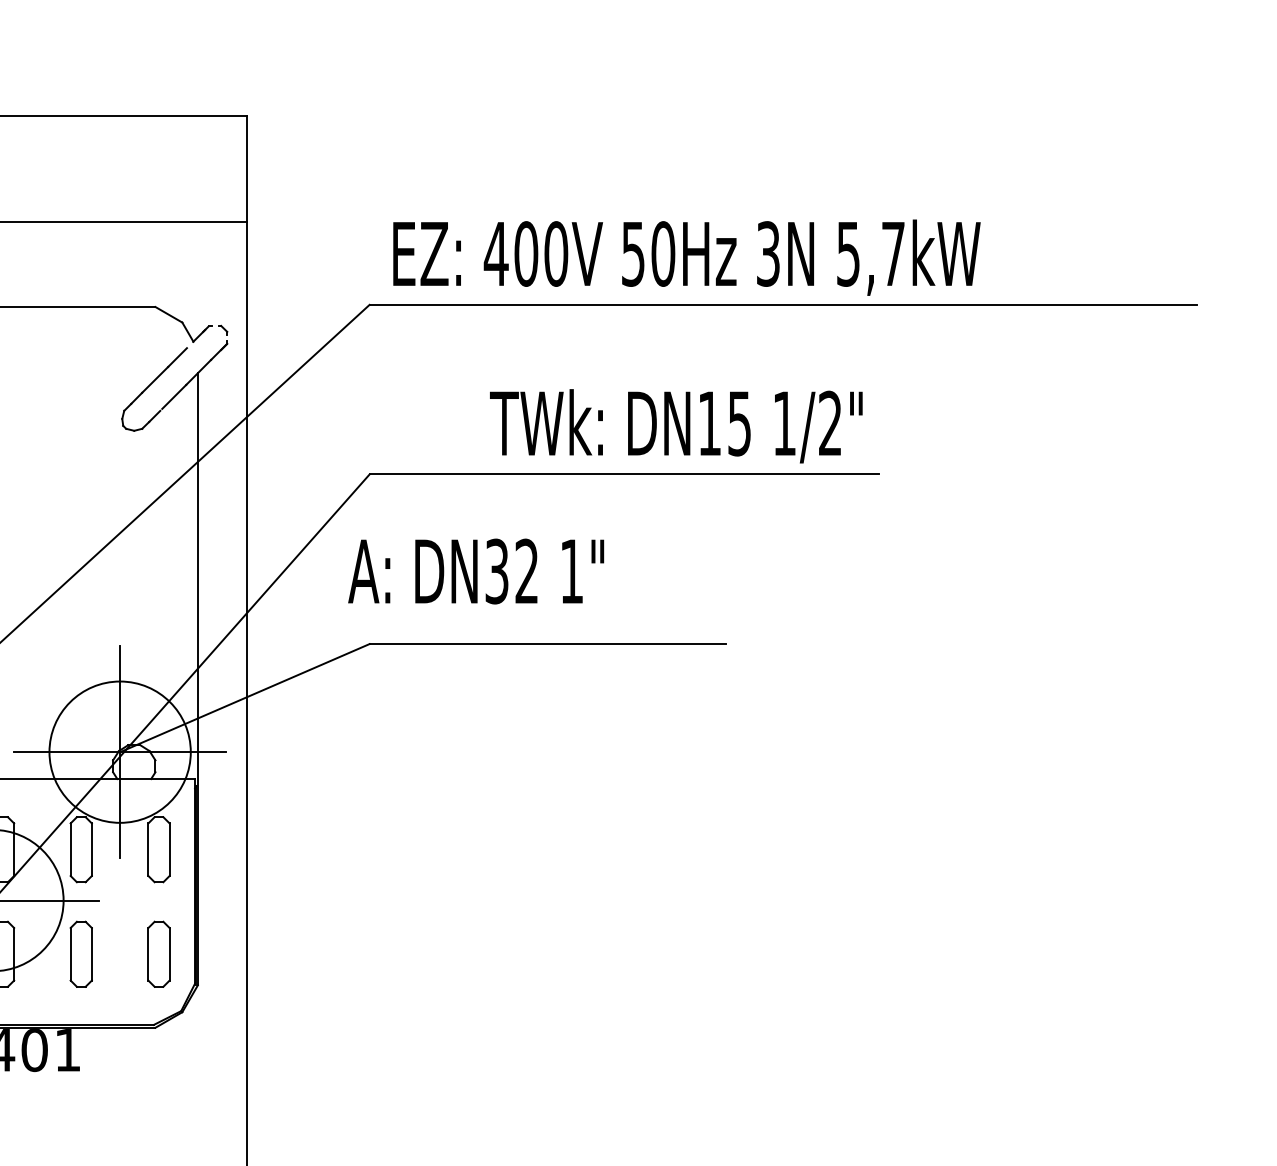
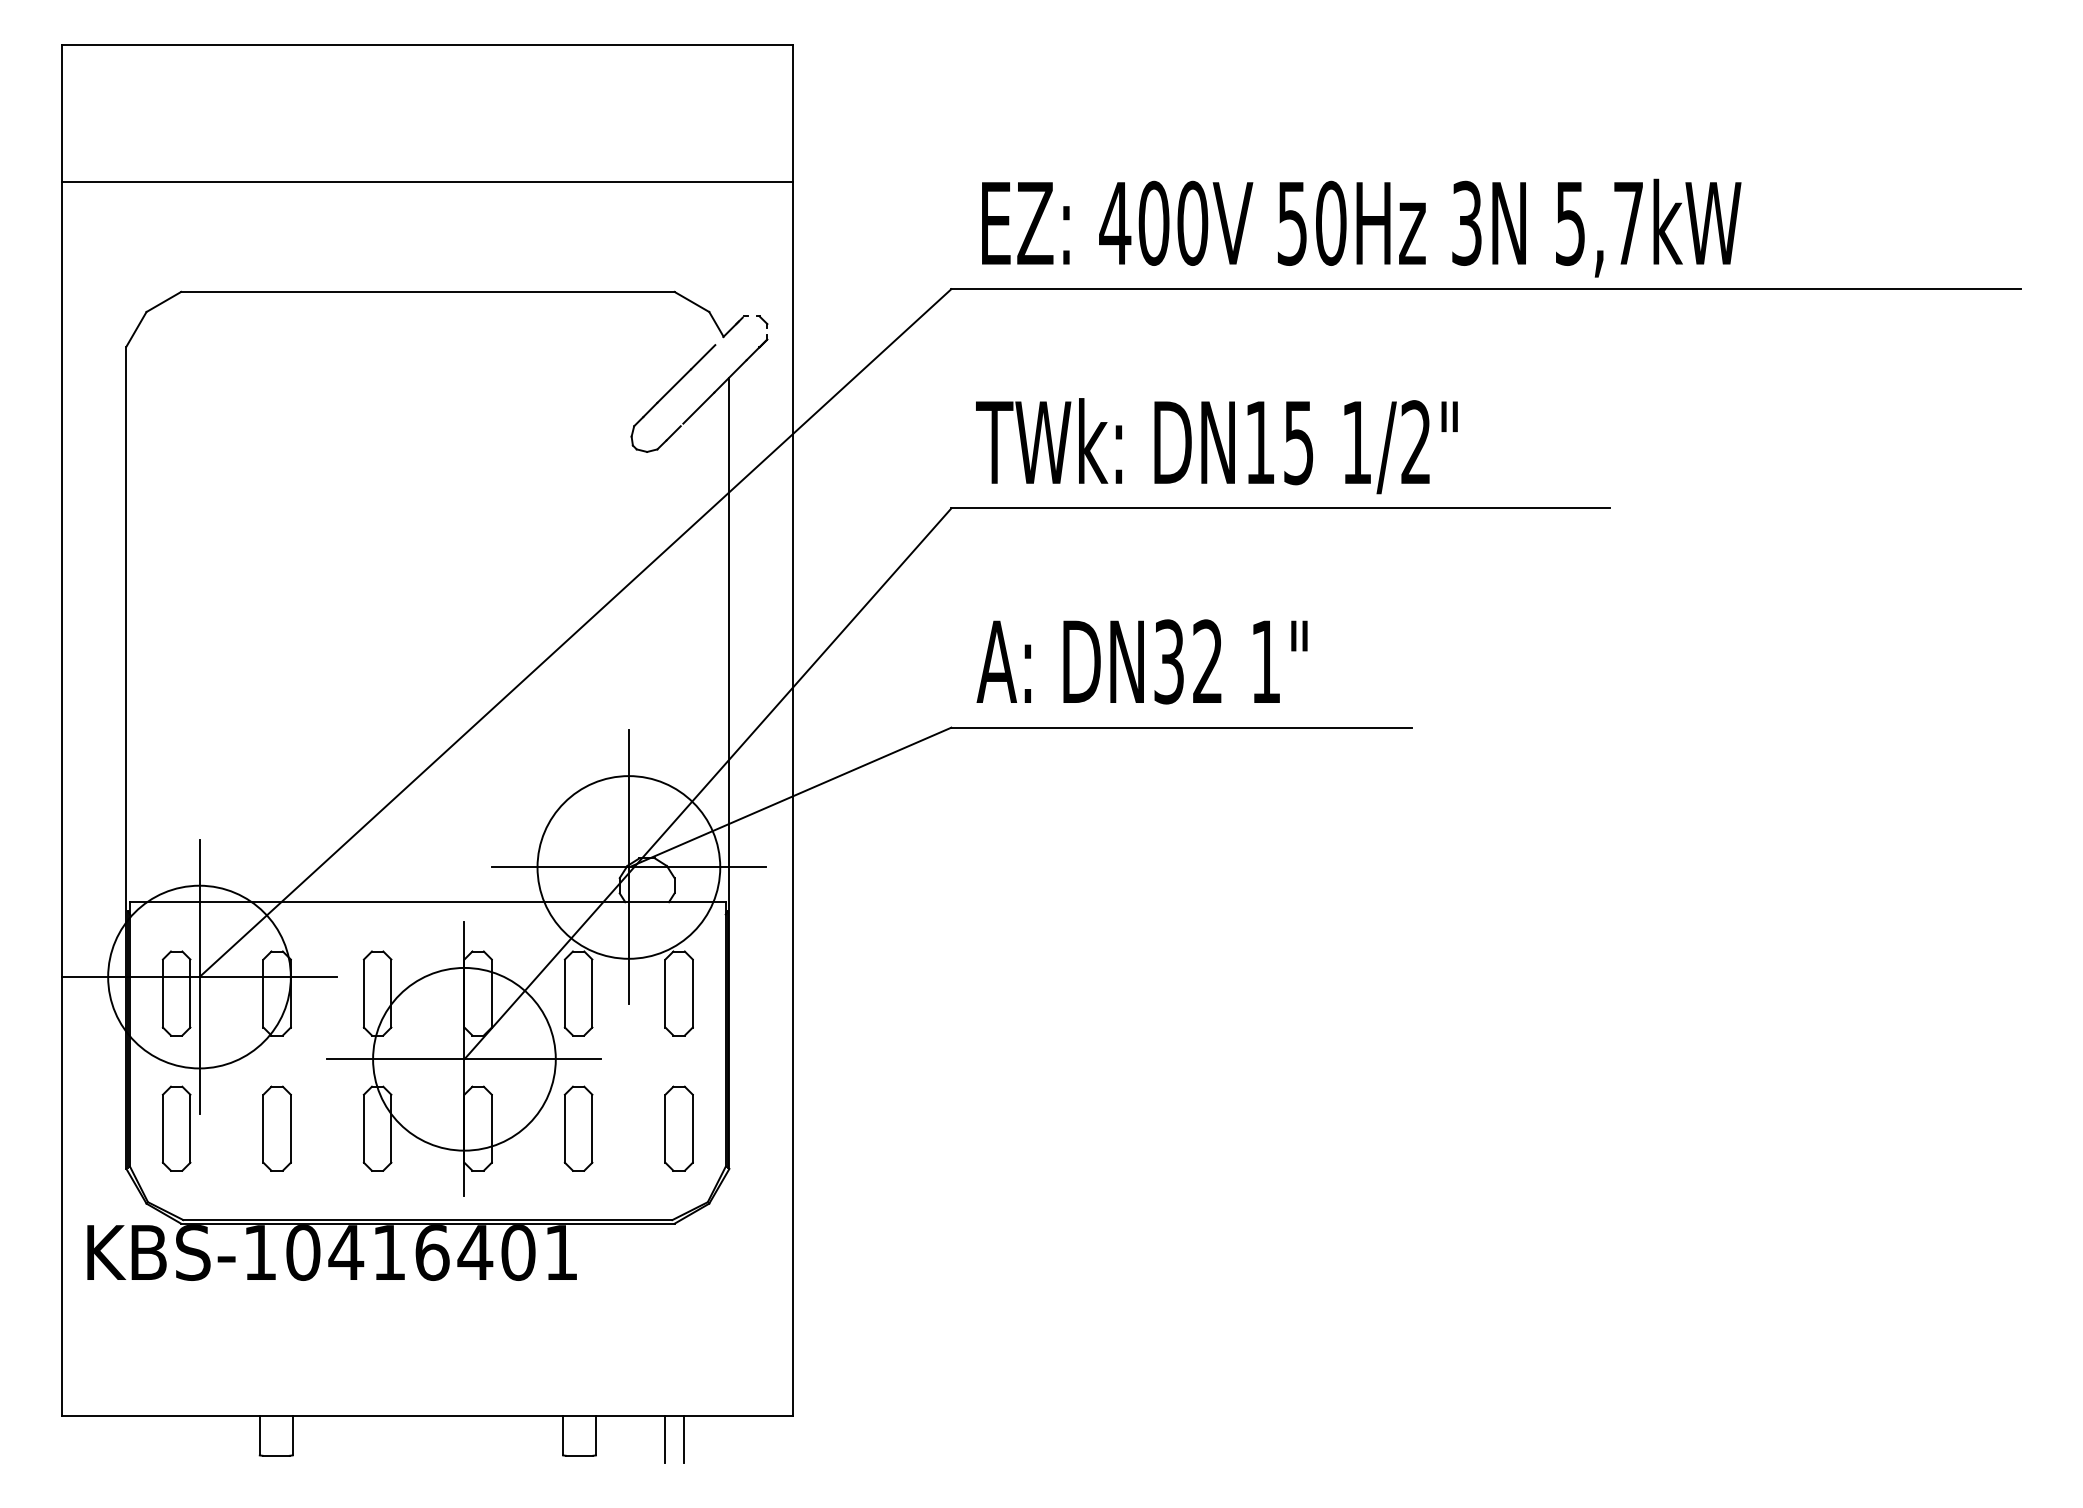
text: (675, 426) -> (1216, 446), moved
text: (475, 571) -> (1141, 661), moved

